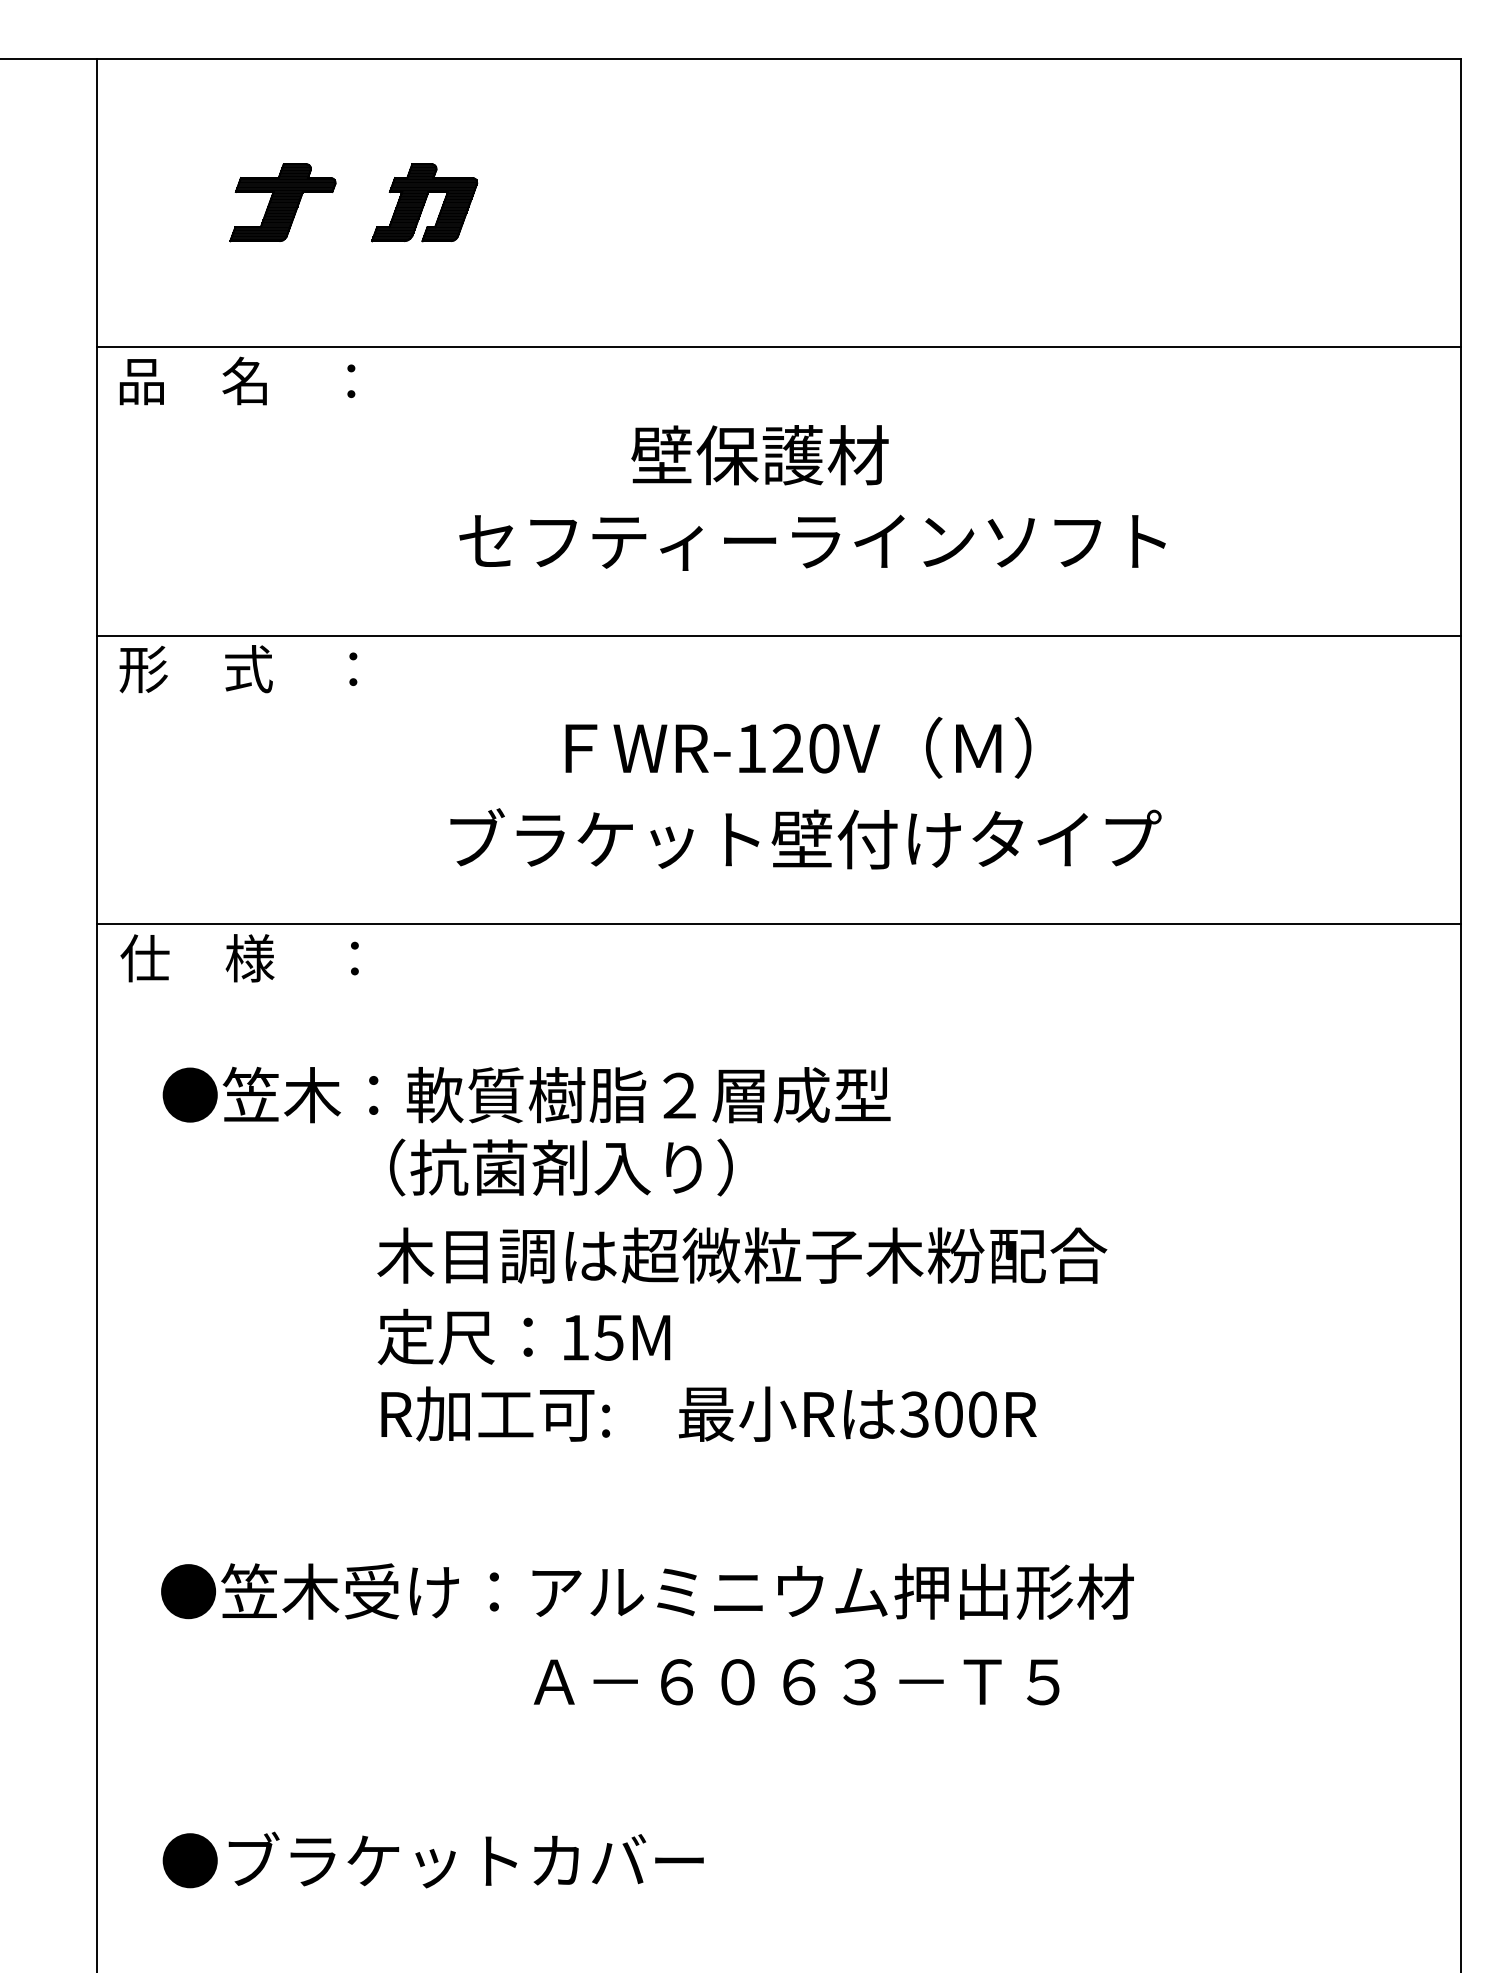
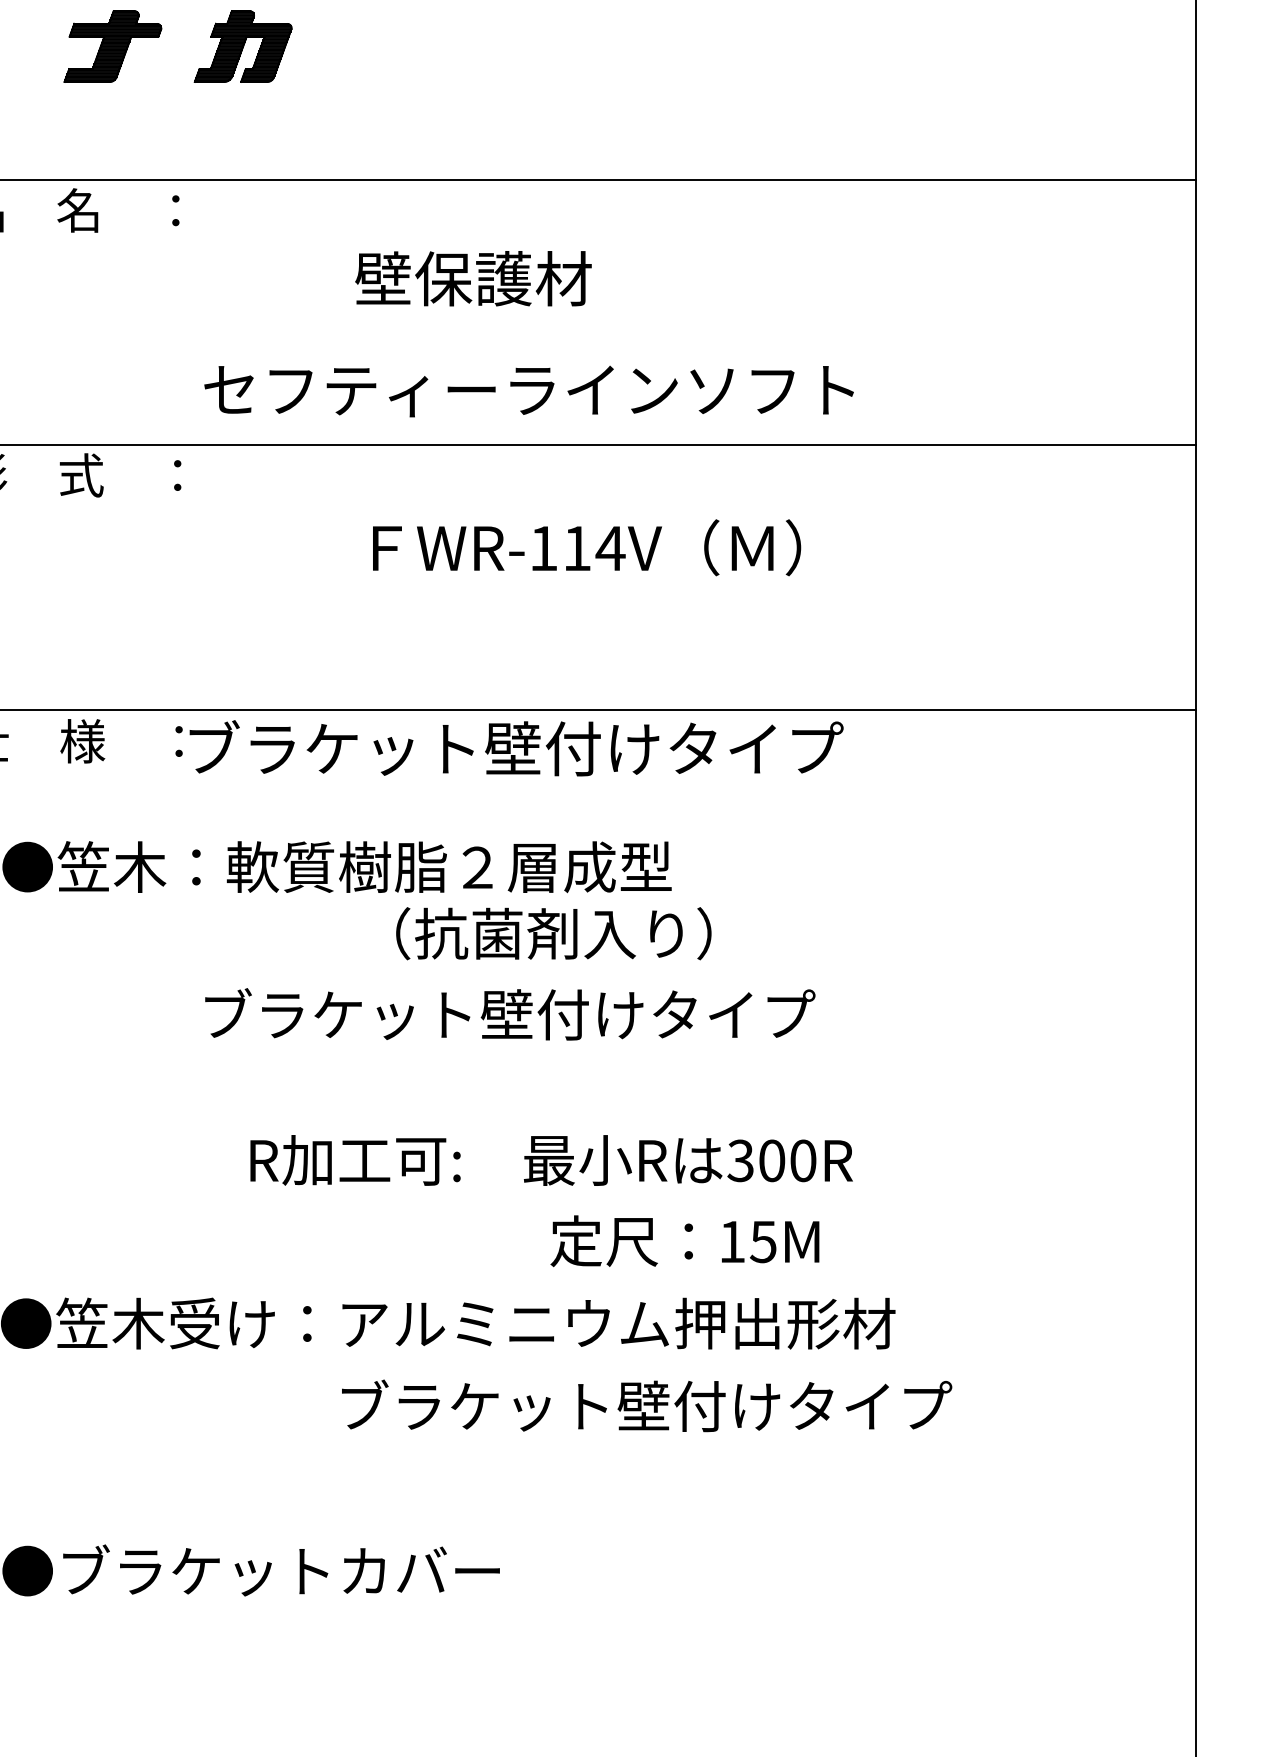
text: (759, 455) -> (472, 278), moved
text: (812, 542) -> (529, 391), moved
text: (806, 748) -> (594, 548), WR-120V -> WR-114V
text: (805, 838) -> (516, 747), moved
text: (561, 1167) -> (553, 933), moved
text: (742, 1254) -> (535, 1013), 木目調は超微粒子木粉配合 -> ブラケット壁付けタイプ
text: (523, 1336) -> (684, 1240), moved
text: (708, 1413) -> (551, 1159), moved
text: (863, 1680) -> (646, 1405), Ａ－６０６３－Ｔ５ -> ブラケット壁付けタイプ

